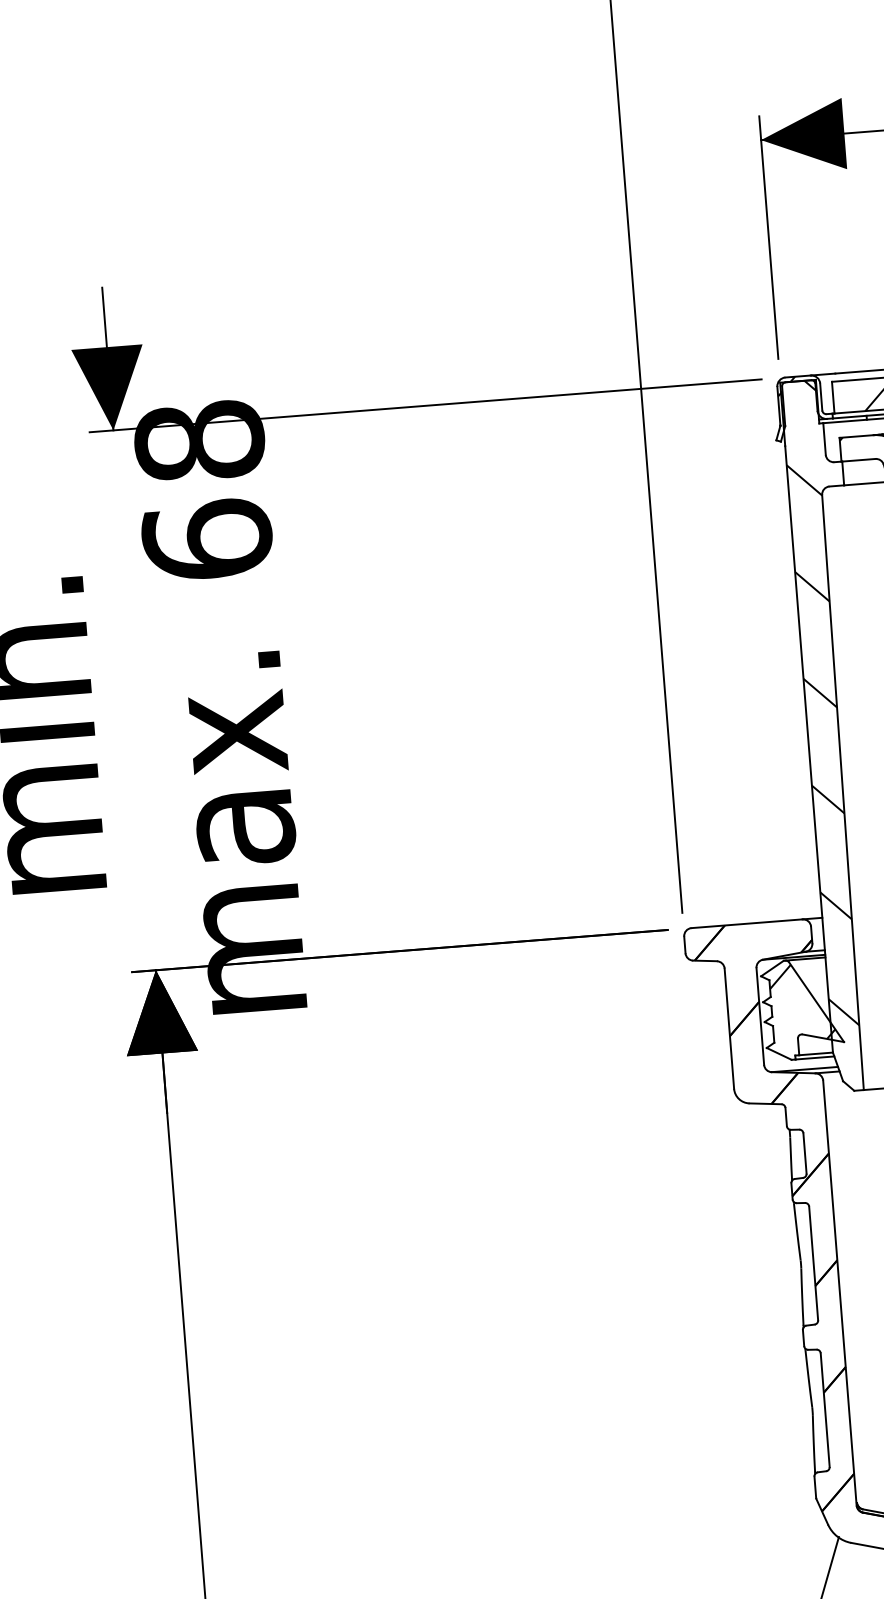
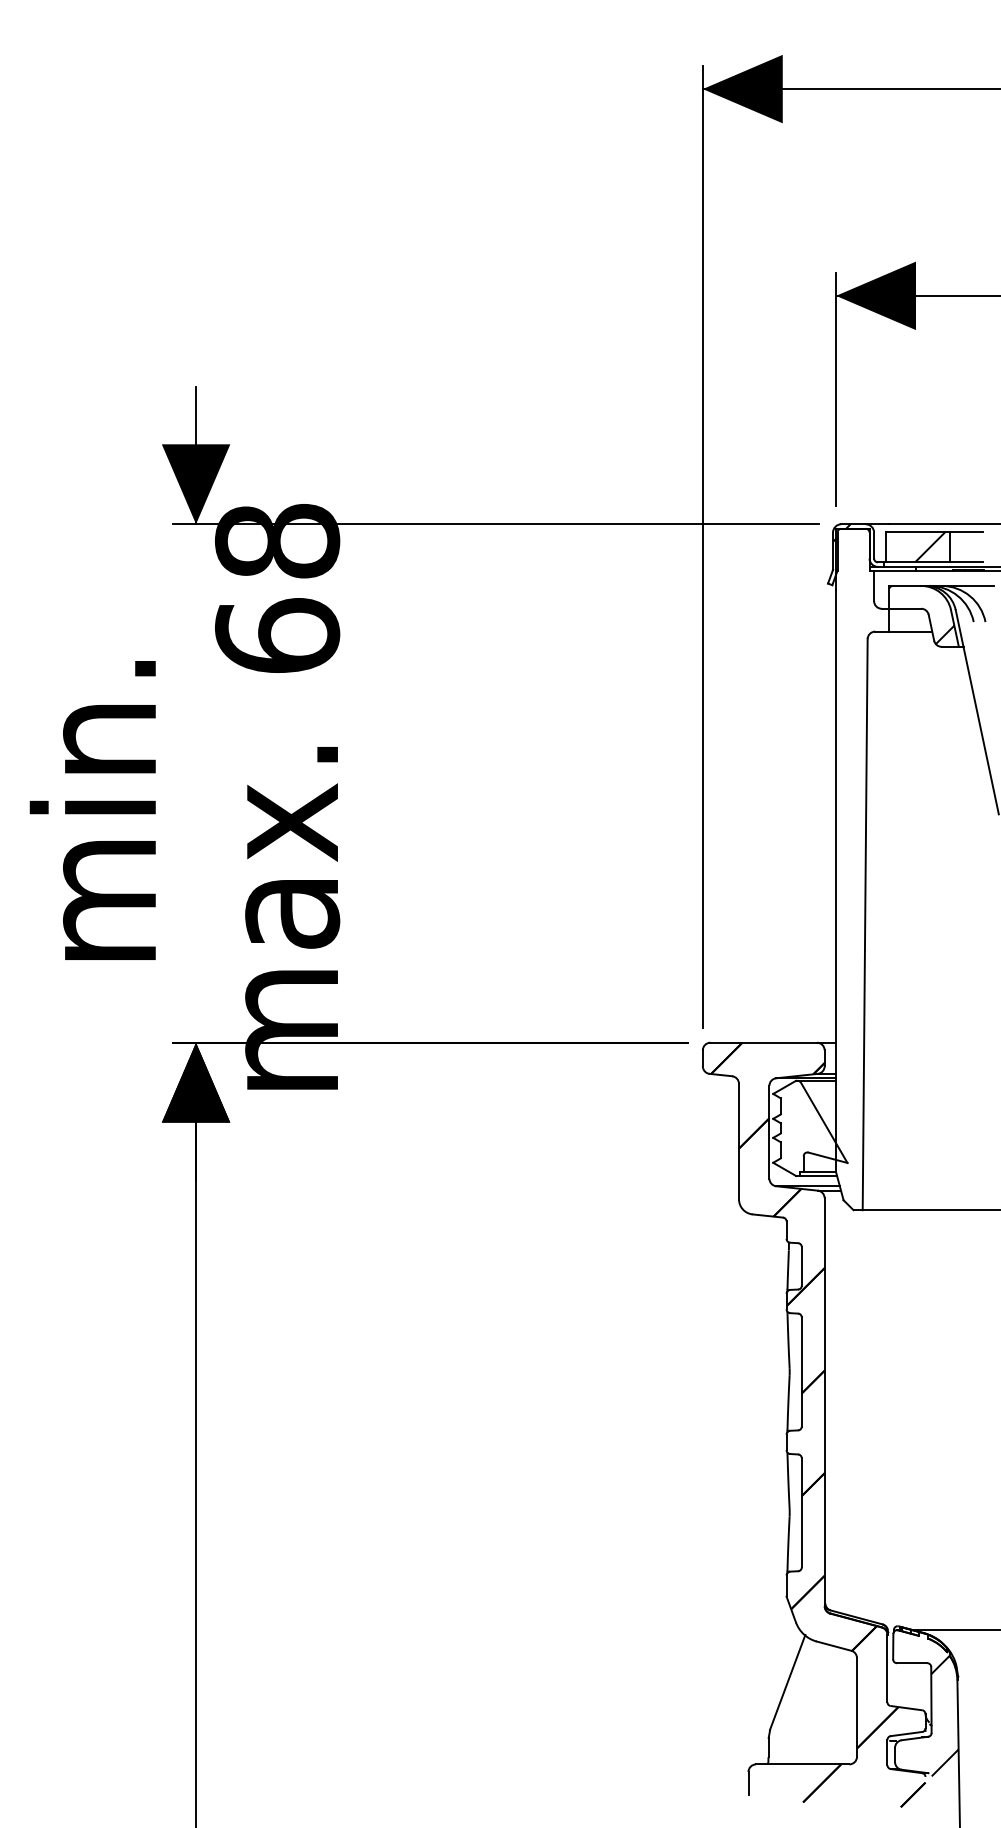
hatch: (823, 703) -> (853, 838), removed
hatch: (802, 1001) -> (810, 1121), removed

